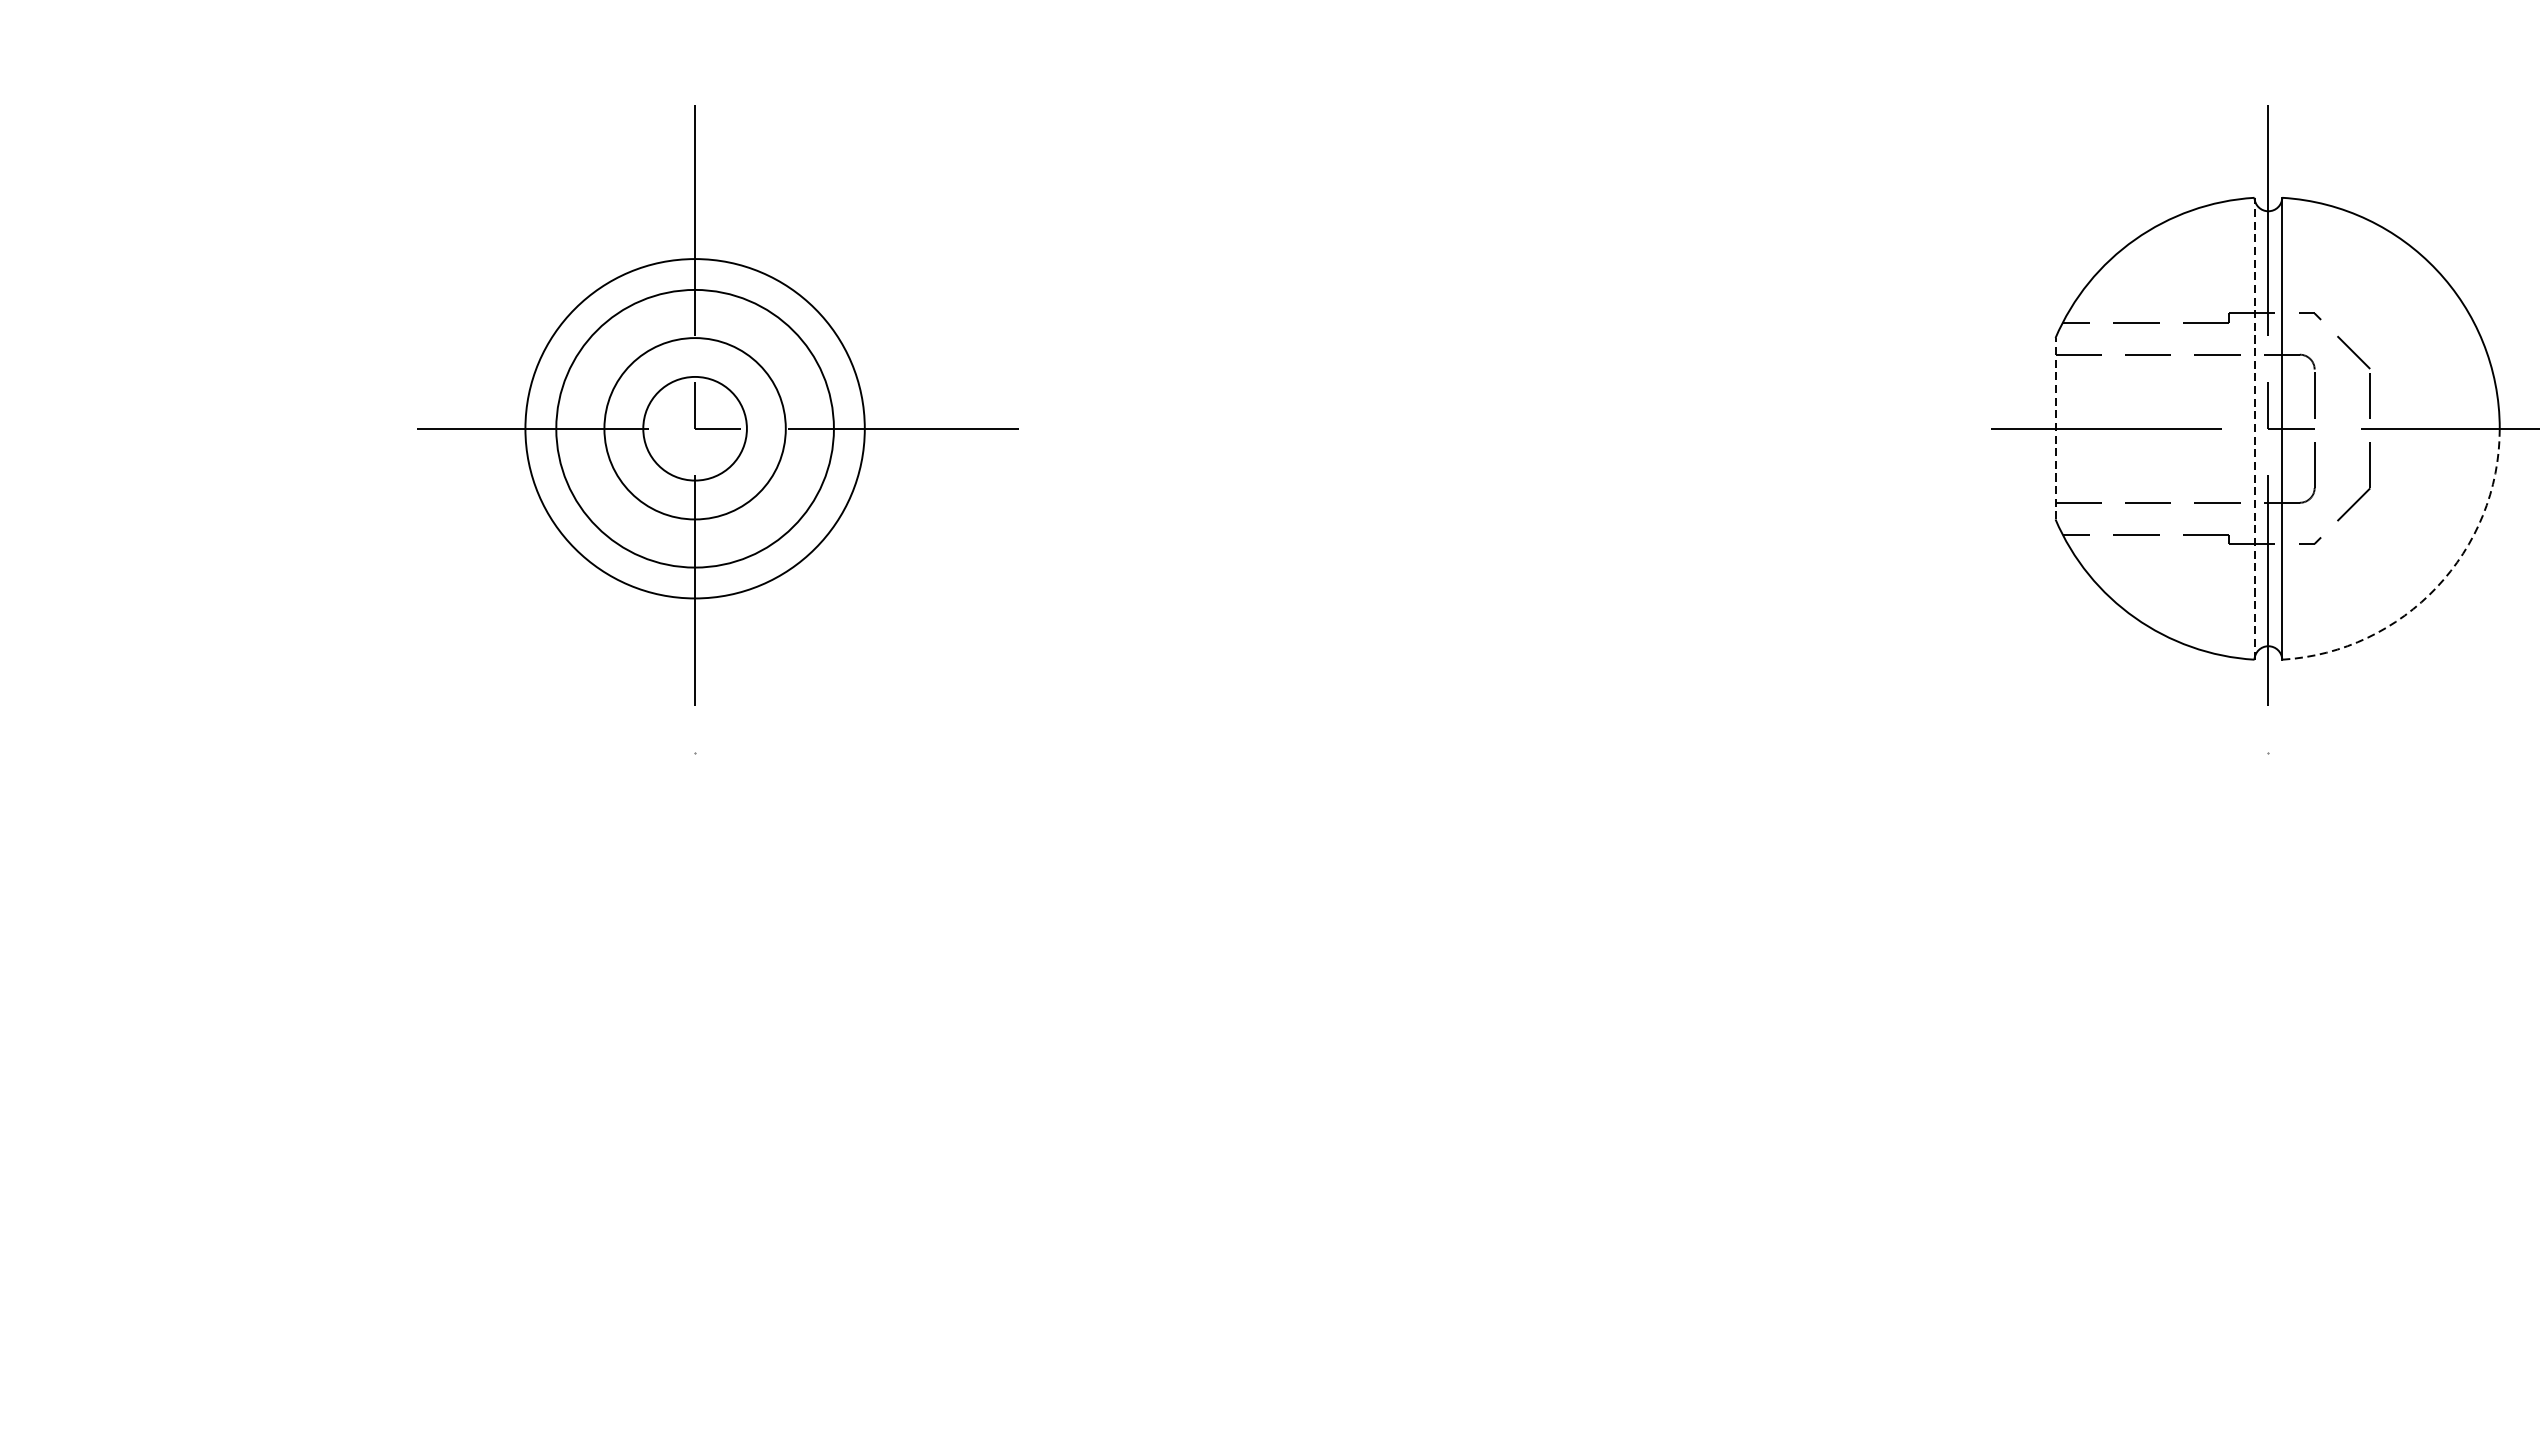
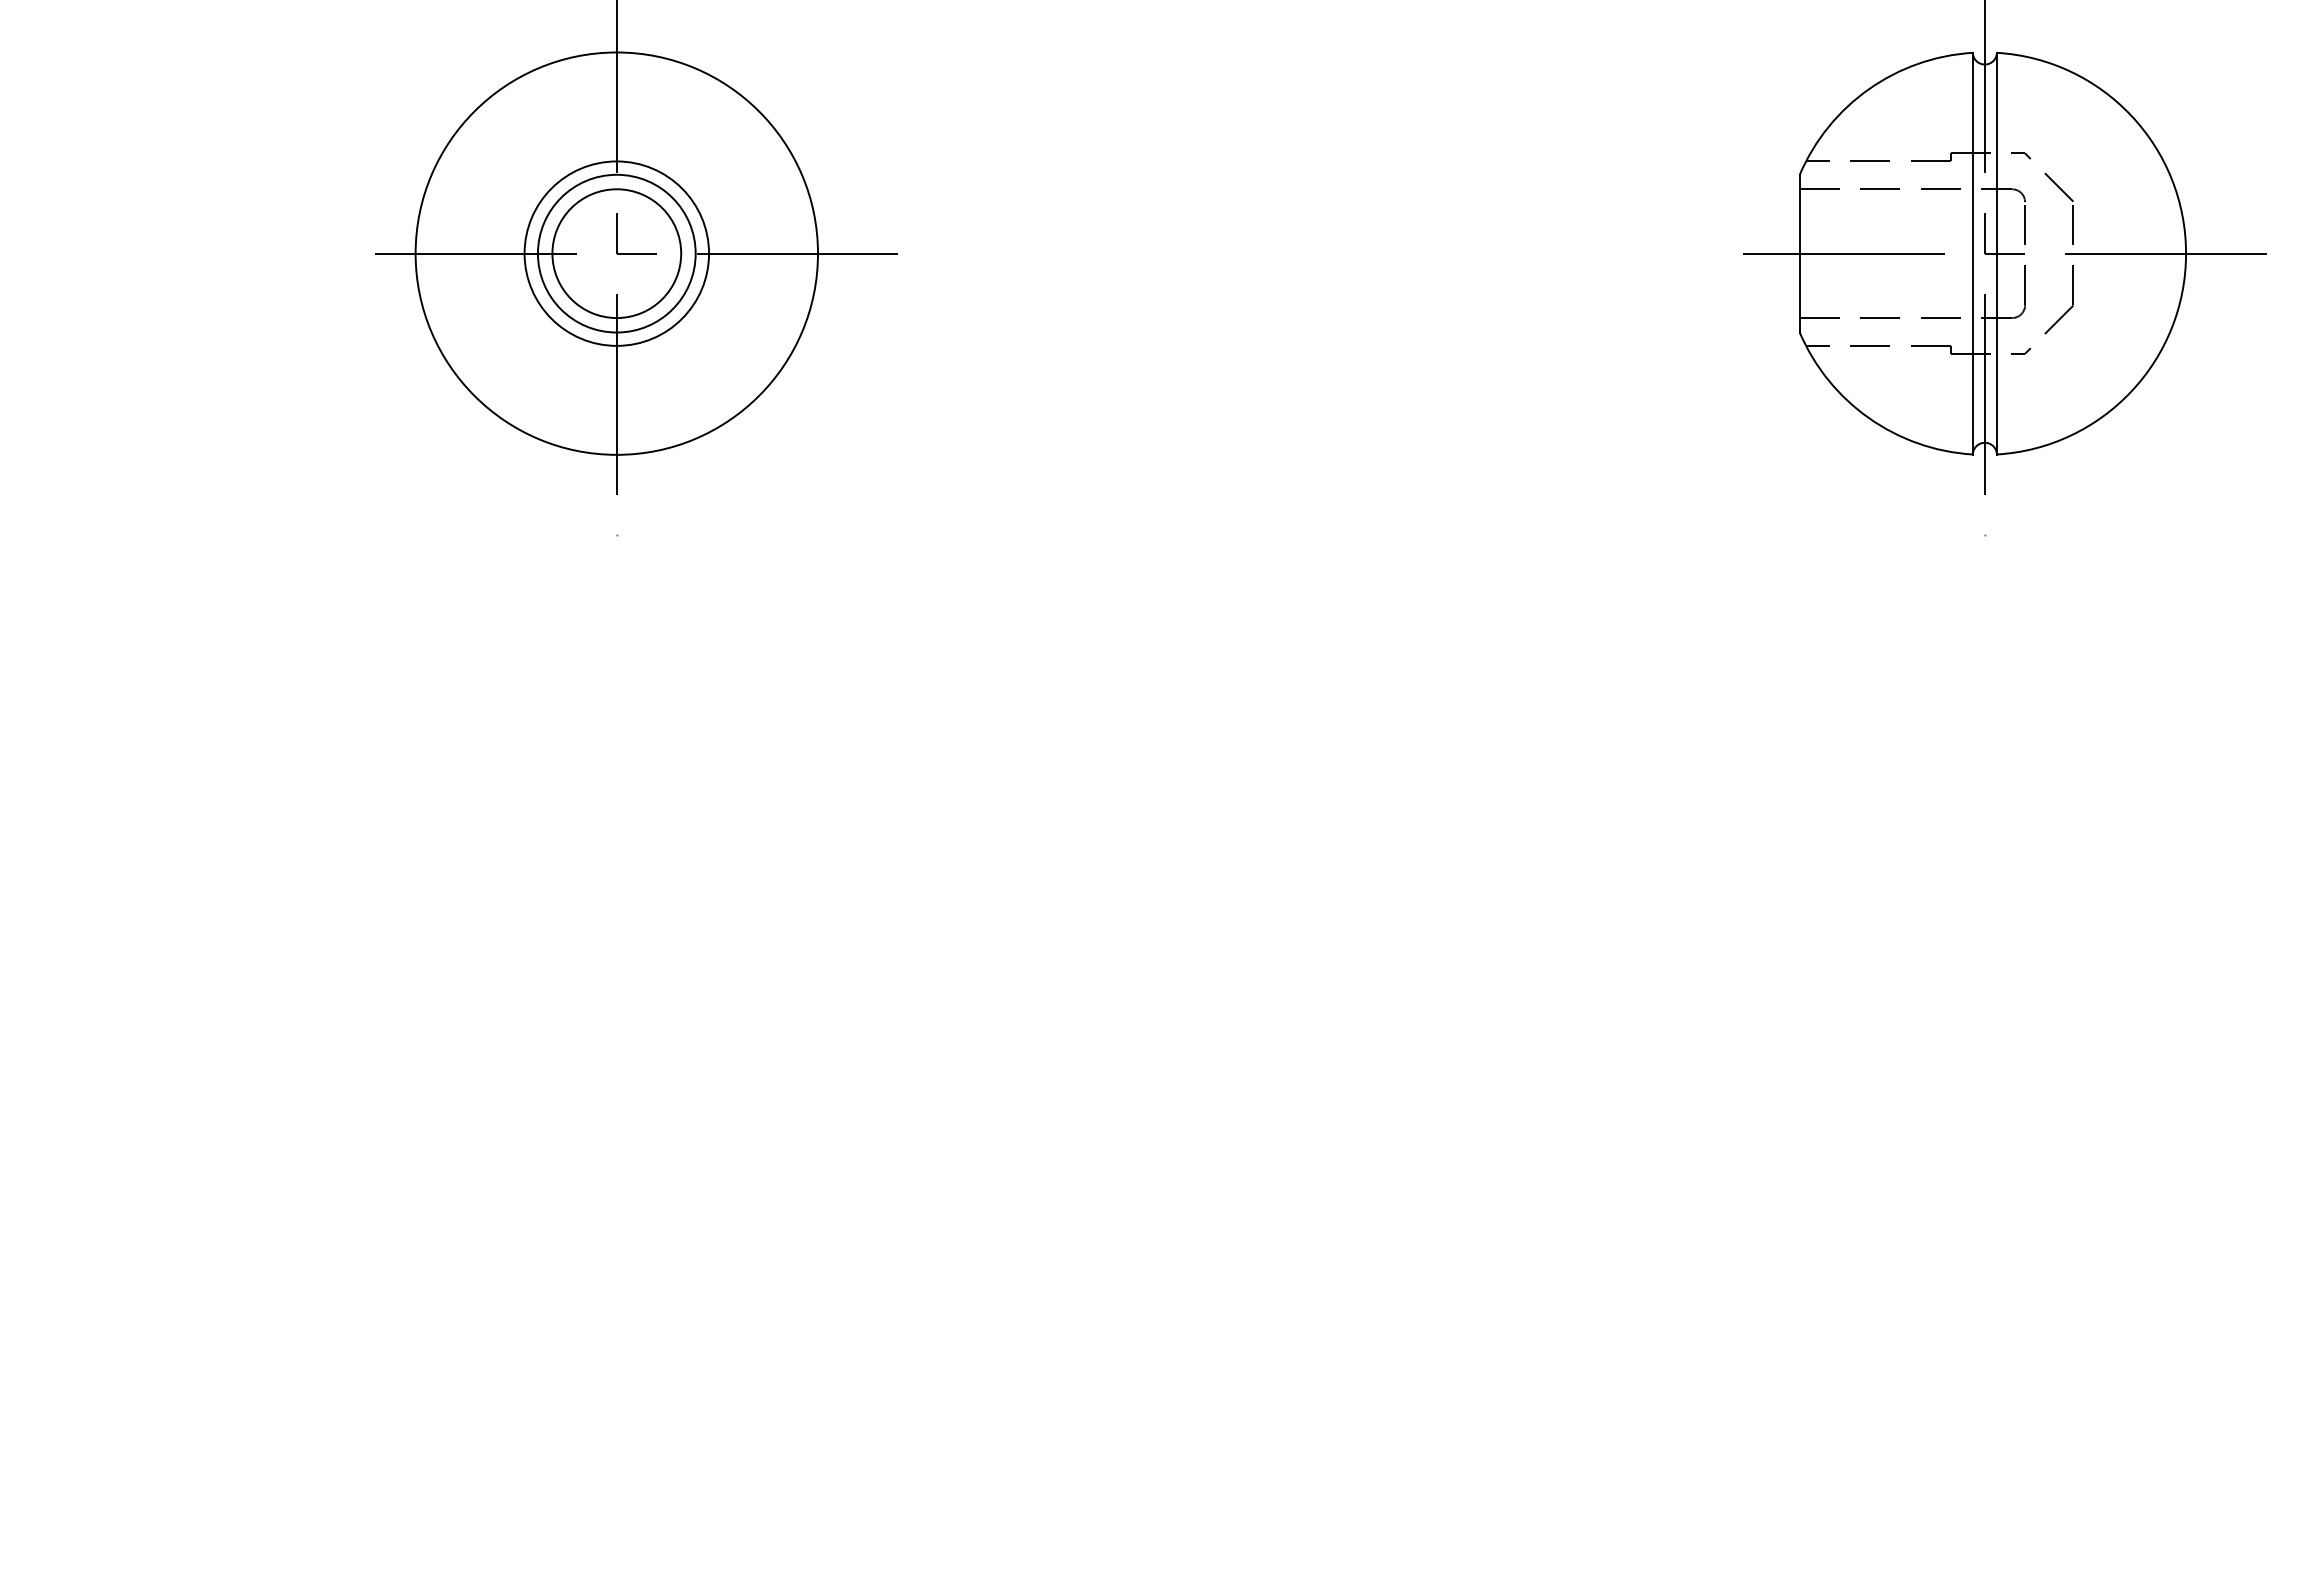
circle: (694, 428) -> (616, 253), size x0.62
circle: (694, 428) -> (616, 253), size x1.43
circle: (694, 428) -> (616, 253), size x1.67
line: (2055, 428) -> (1799, 253), dashed -> solid
line: (2254, 428) -> (1972, 253), dashed -> solid
arc: (2437, 587) -> (2131, 391), dashed -> solid

